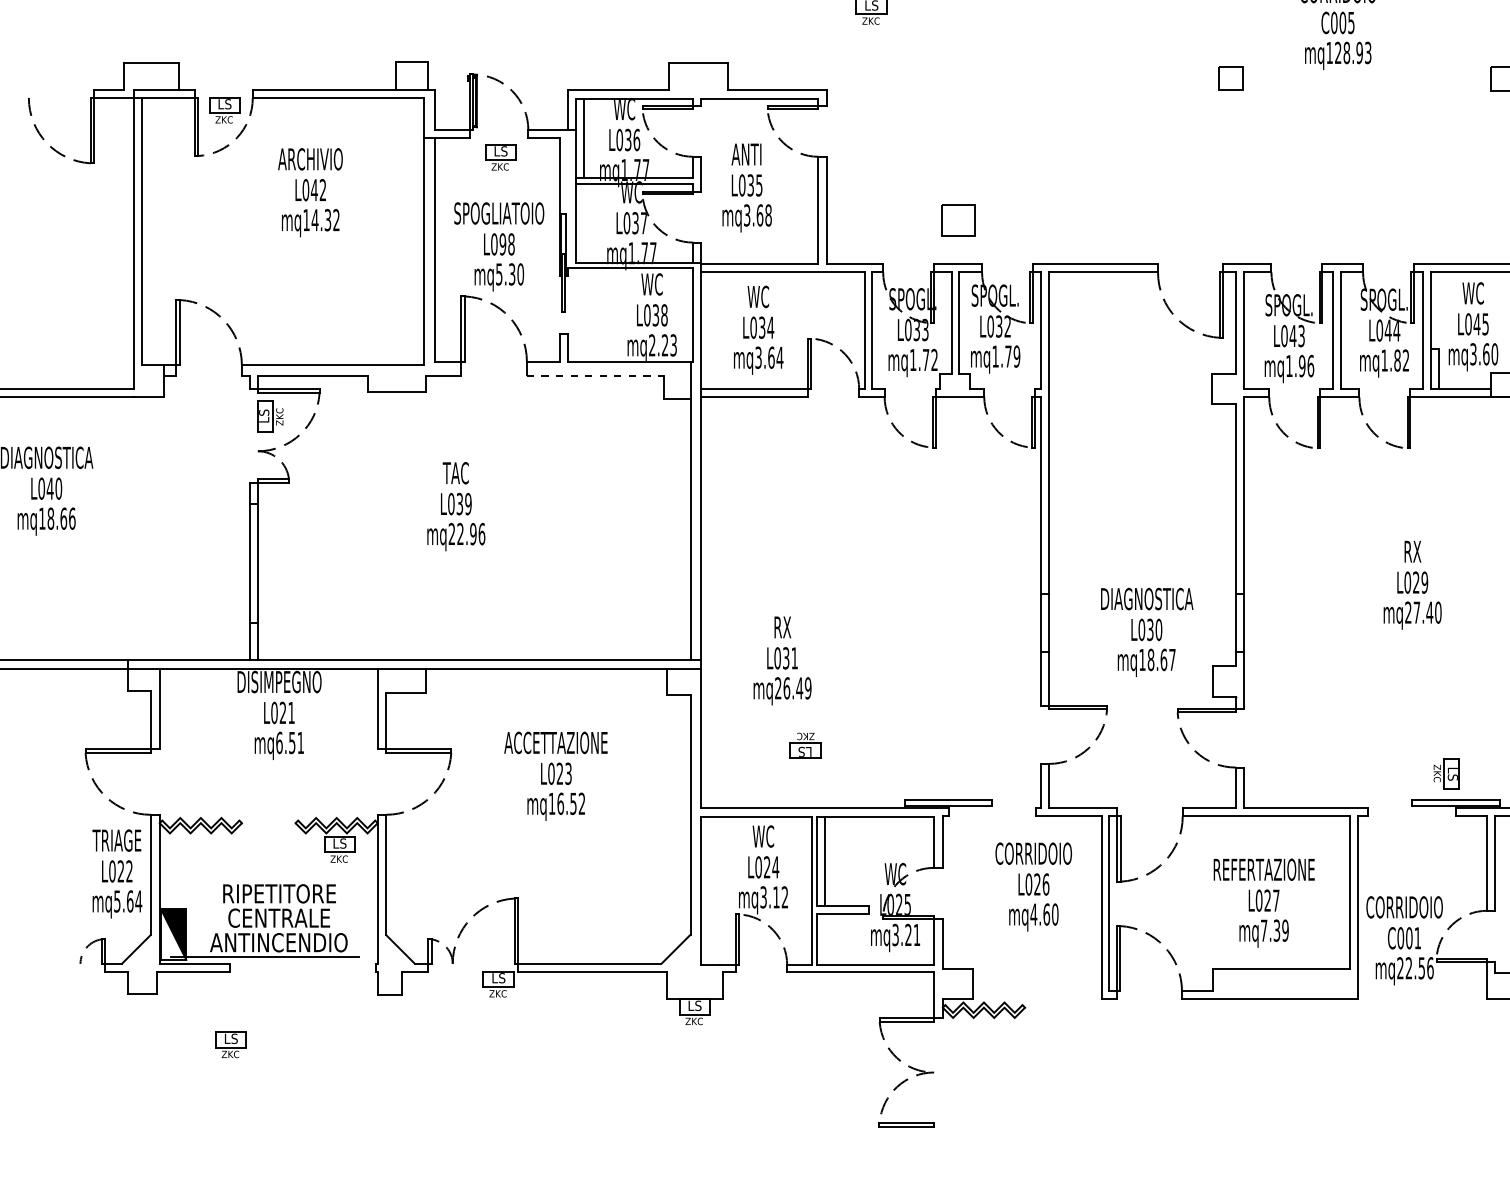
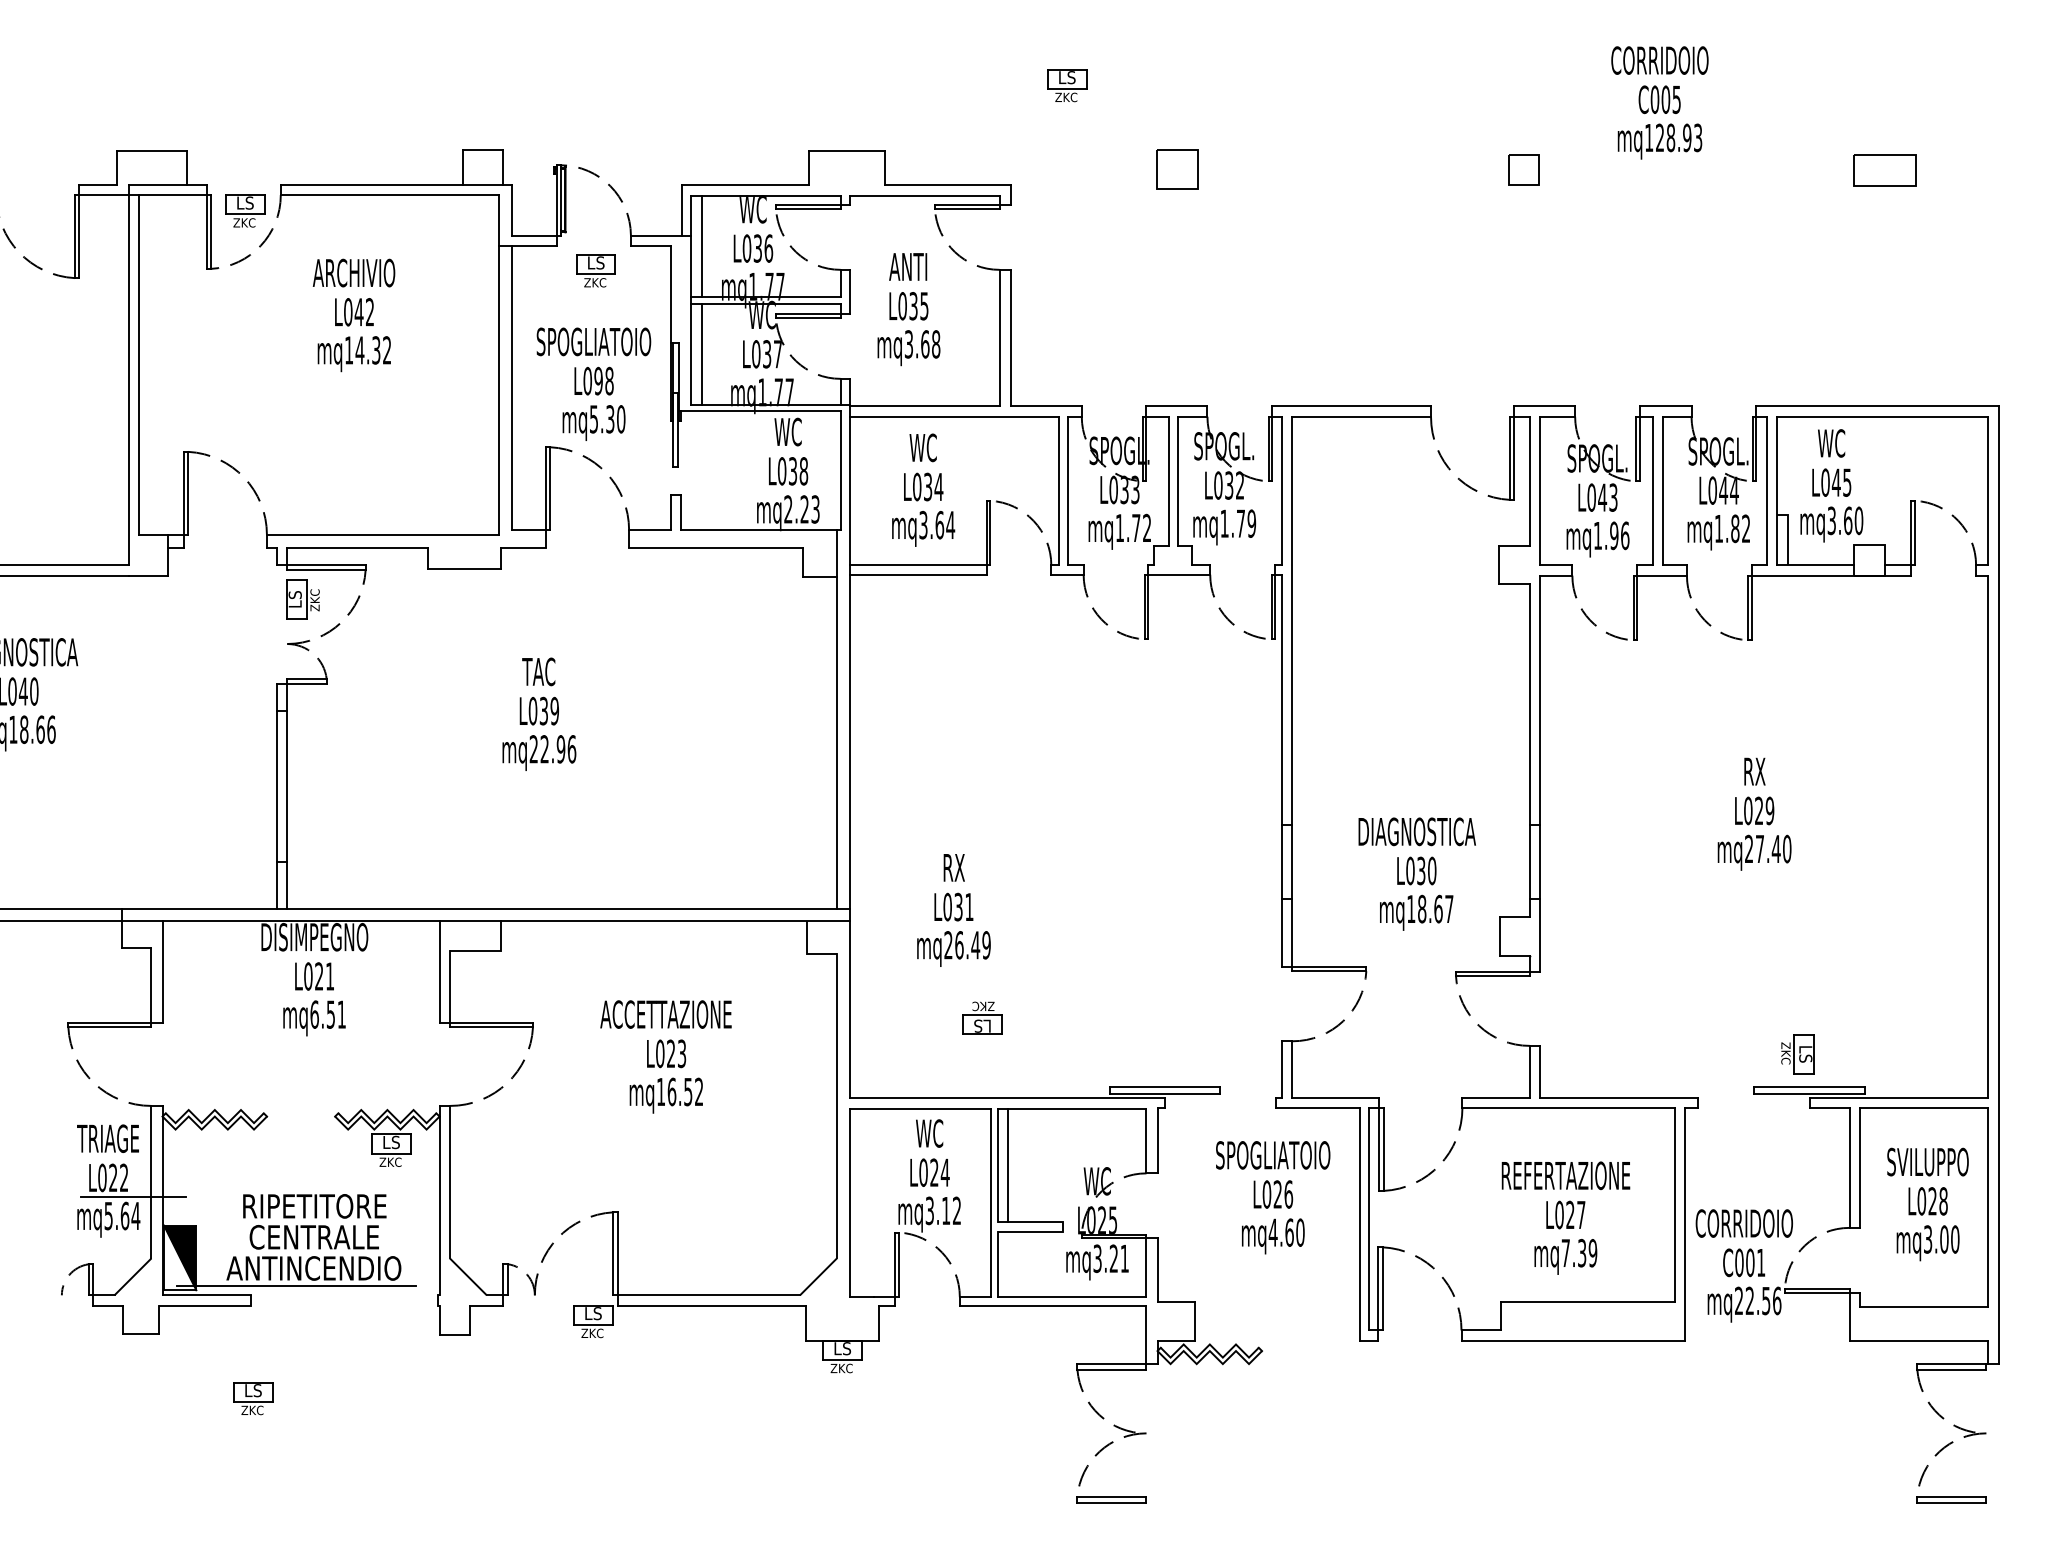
part: (958, 220) -> (1177, 169), moved
line: (584, 223) -> (702, 354), added
line: (594, 375) -> (715, 547), dashed -> solid
text: (1034, 853) -> (1273, 1155), CORRIDOIO -> SPOGLIATOIO
line: (136, 886) -> (133, 1196), added

